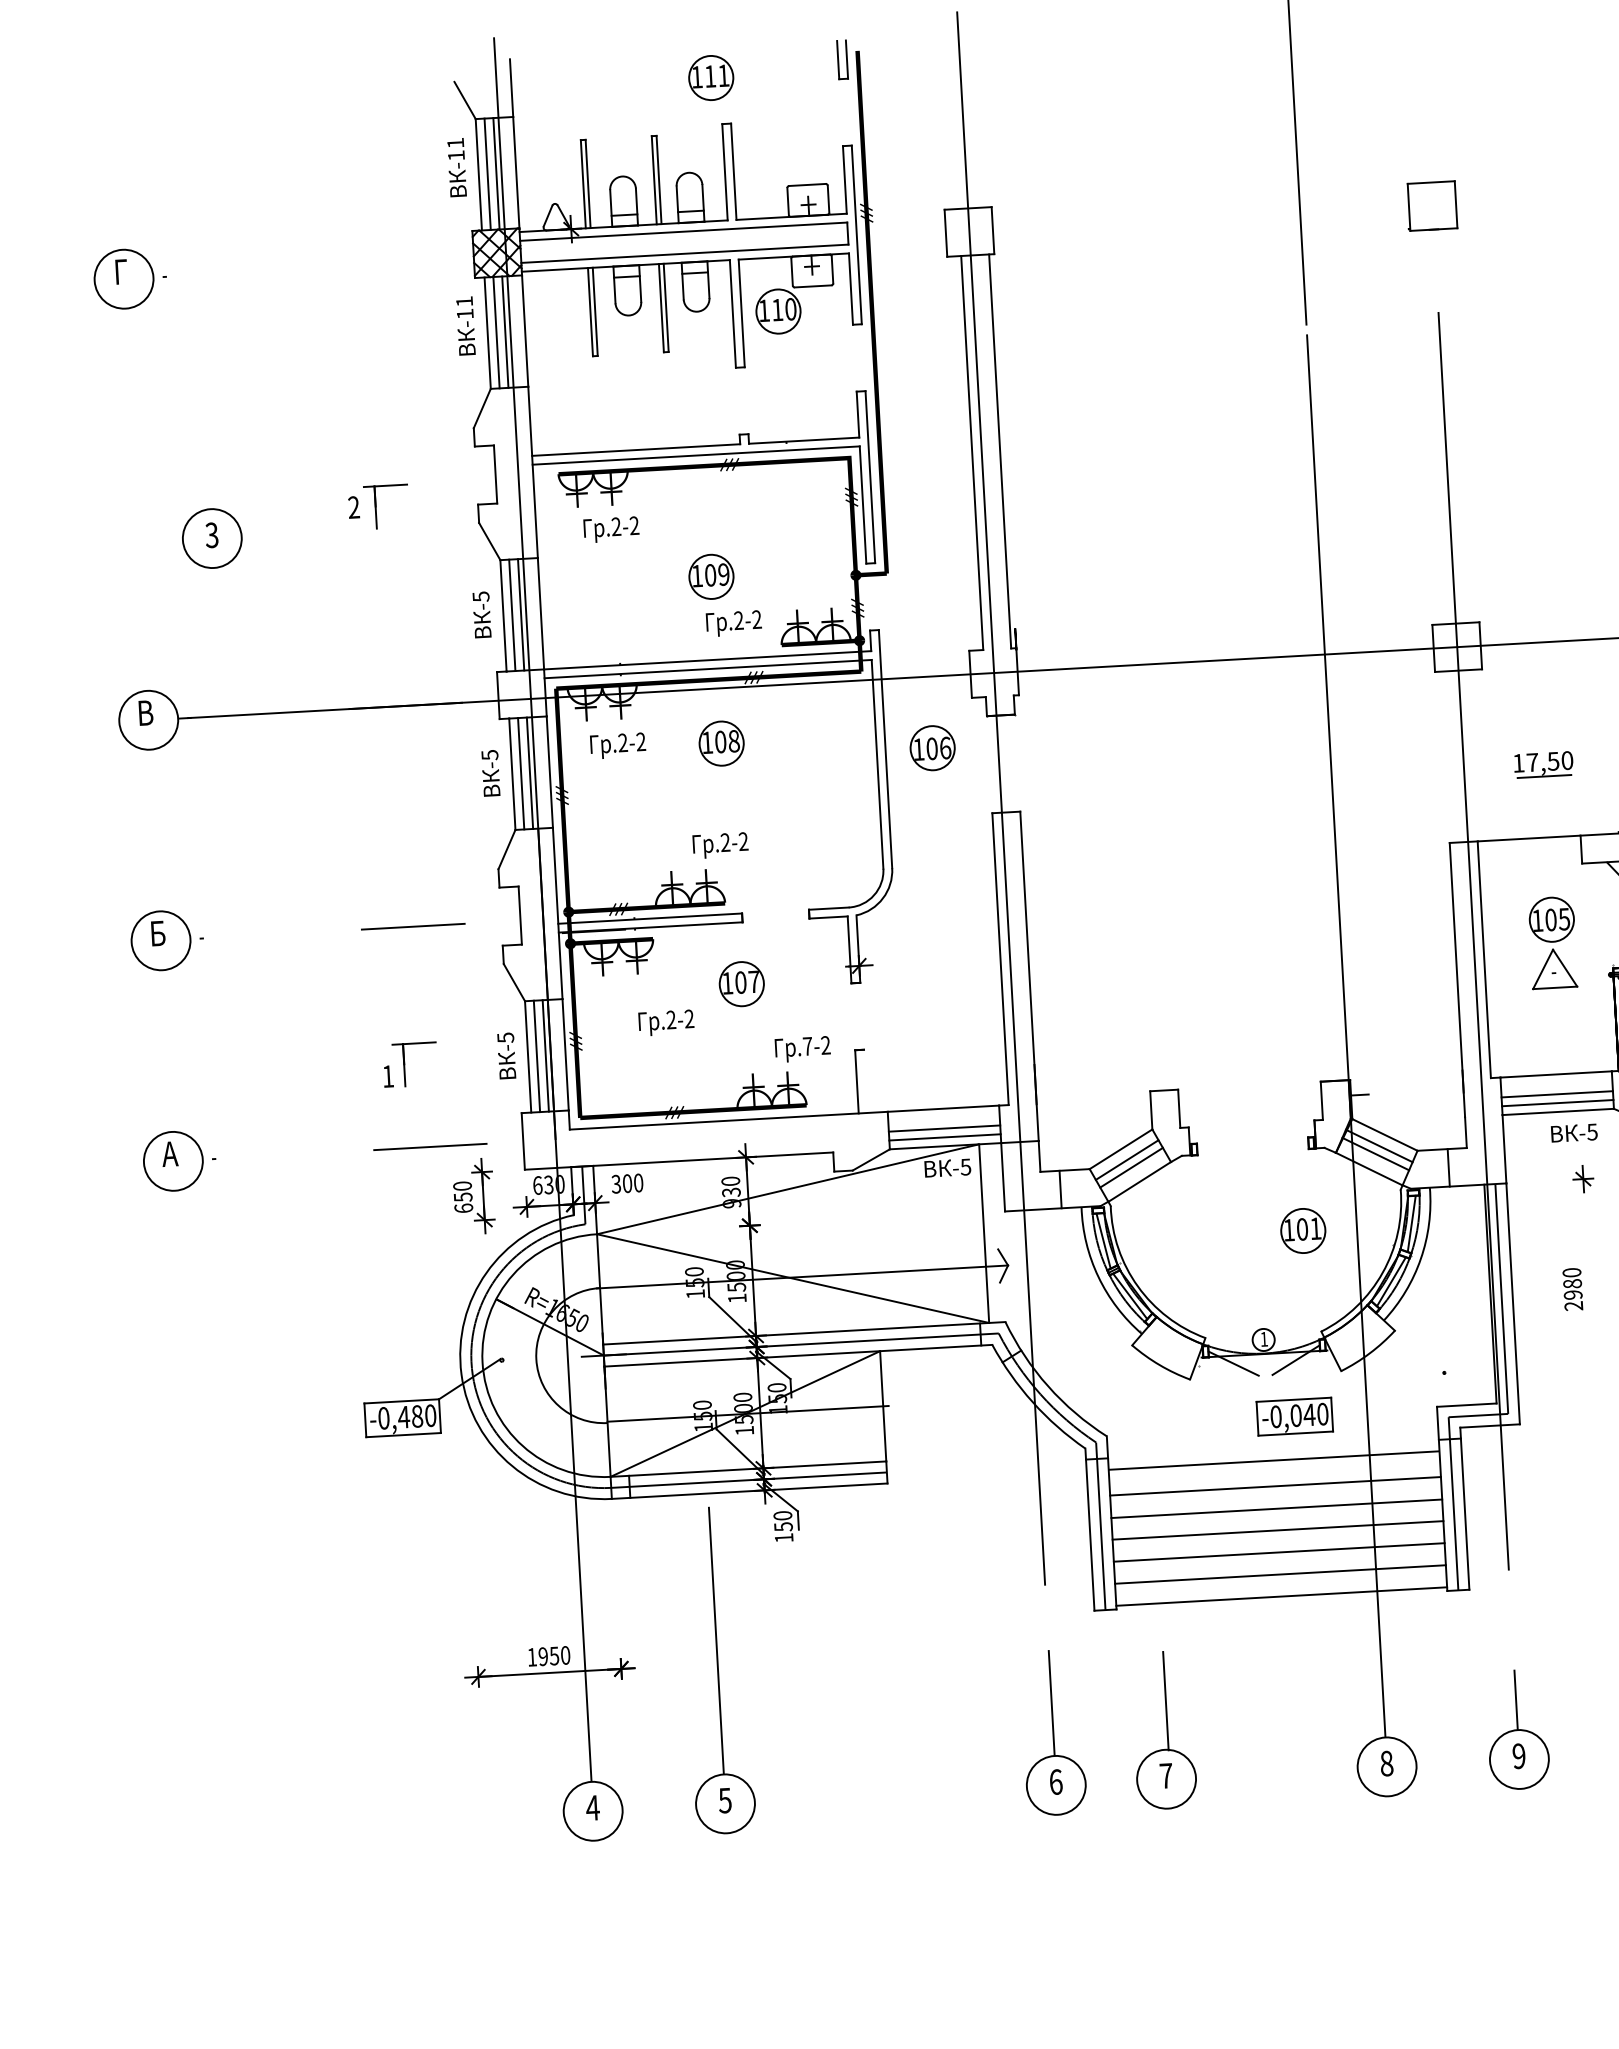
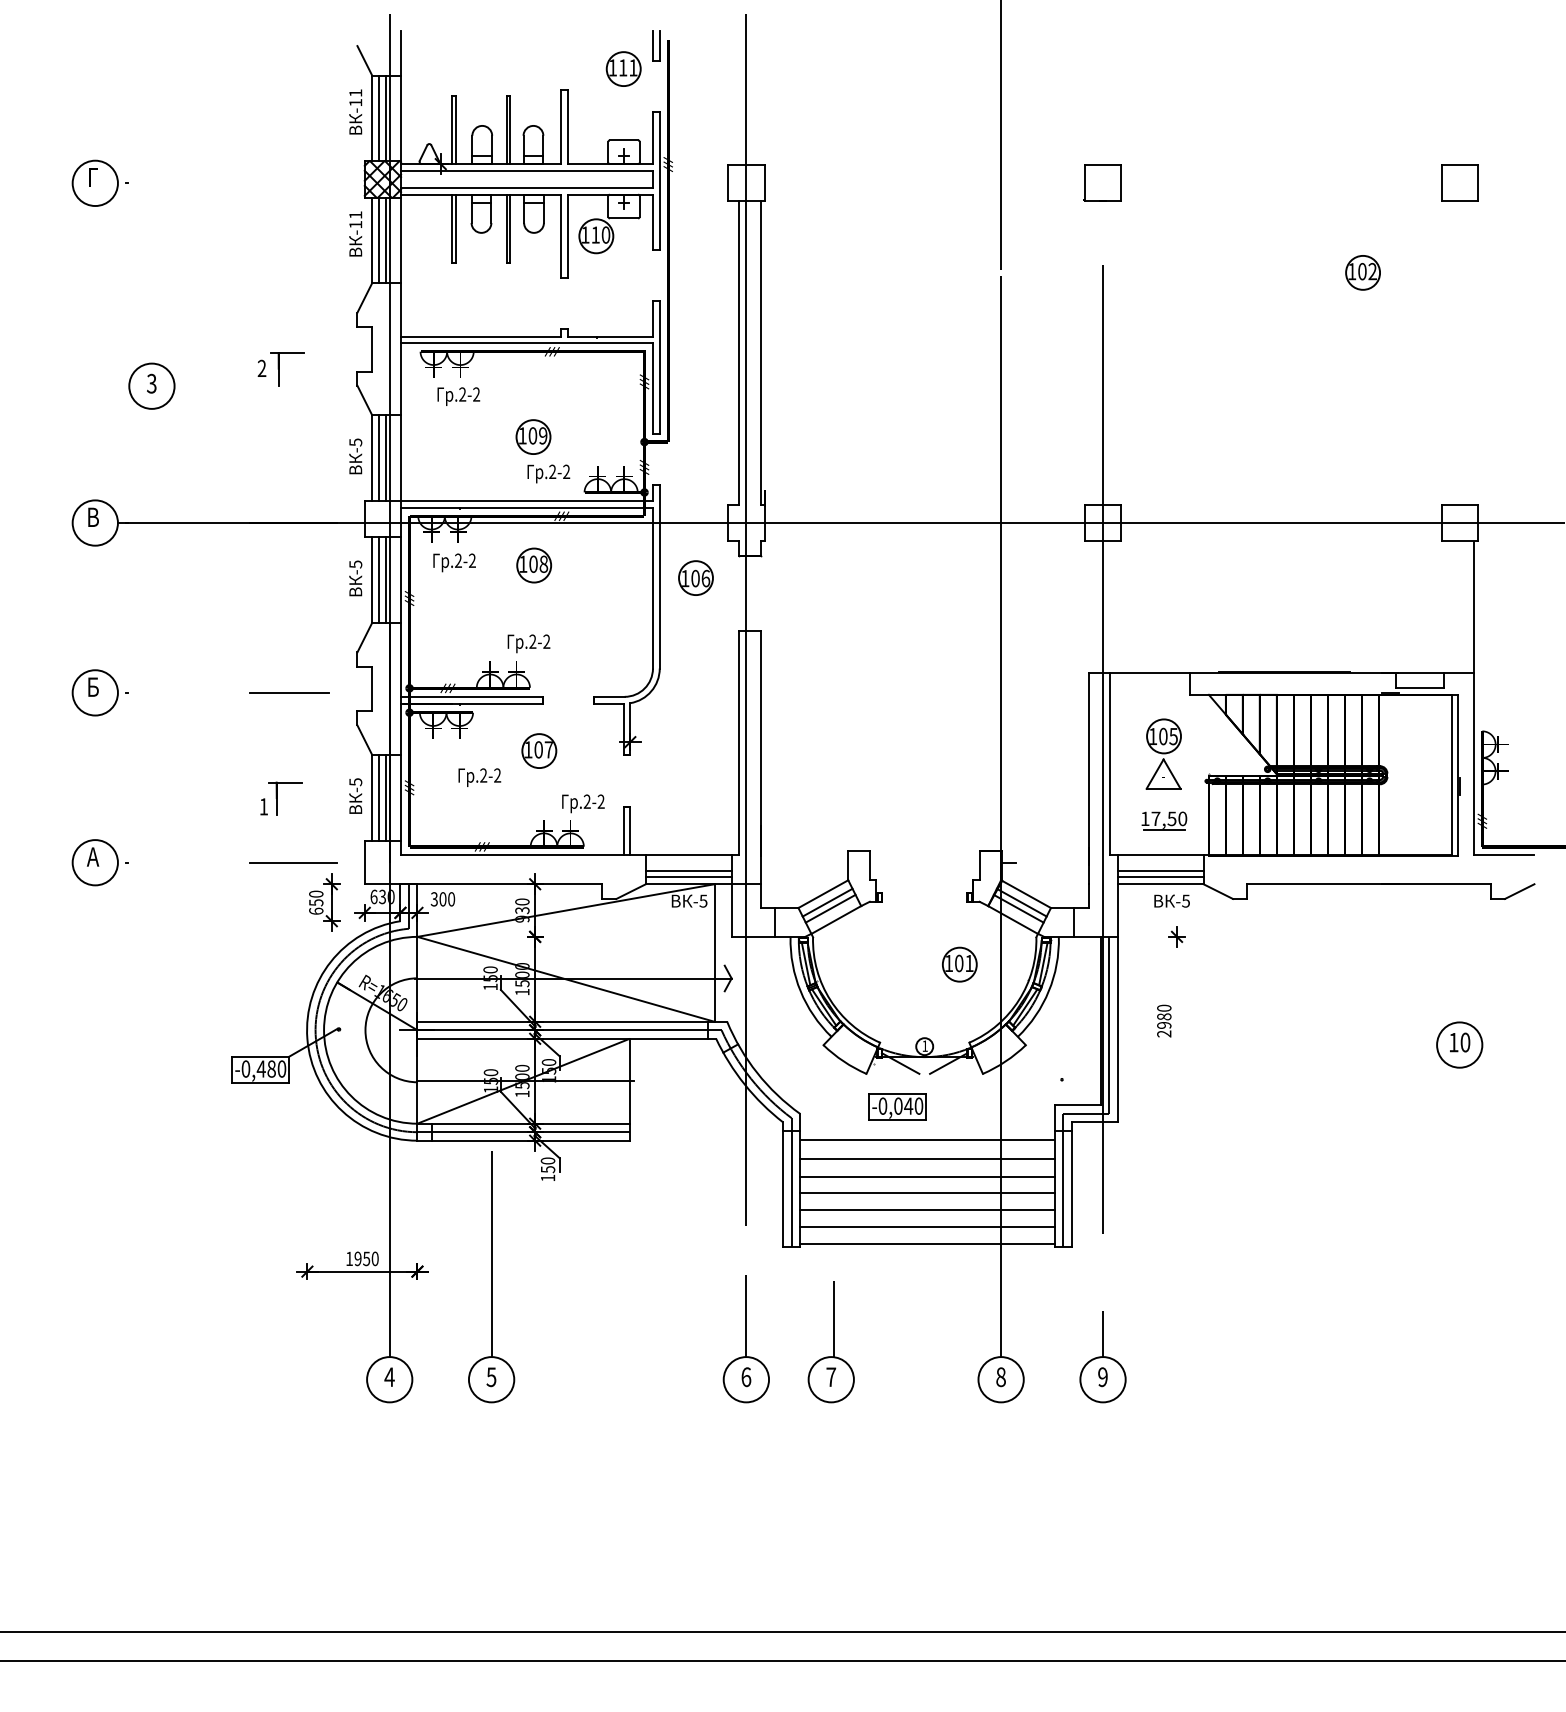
part: (710, 77) -> (623, 68), moved
part: (1543, 764) -> (1164, 820), moved
text: (806, 1046) -> (586, 801), .7-2 -> .2-2
line: (865, 1080) -> (630, 830), added
part: (1295, 1416) -> (897, 1106), moved

